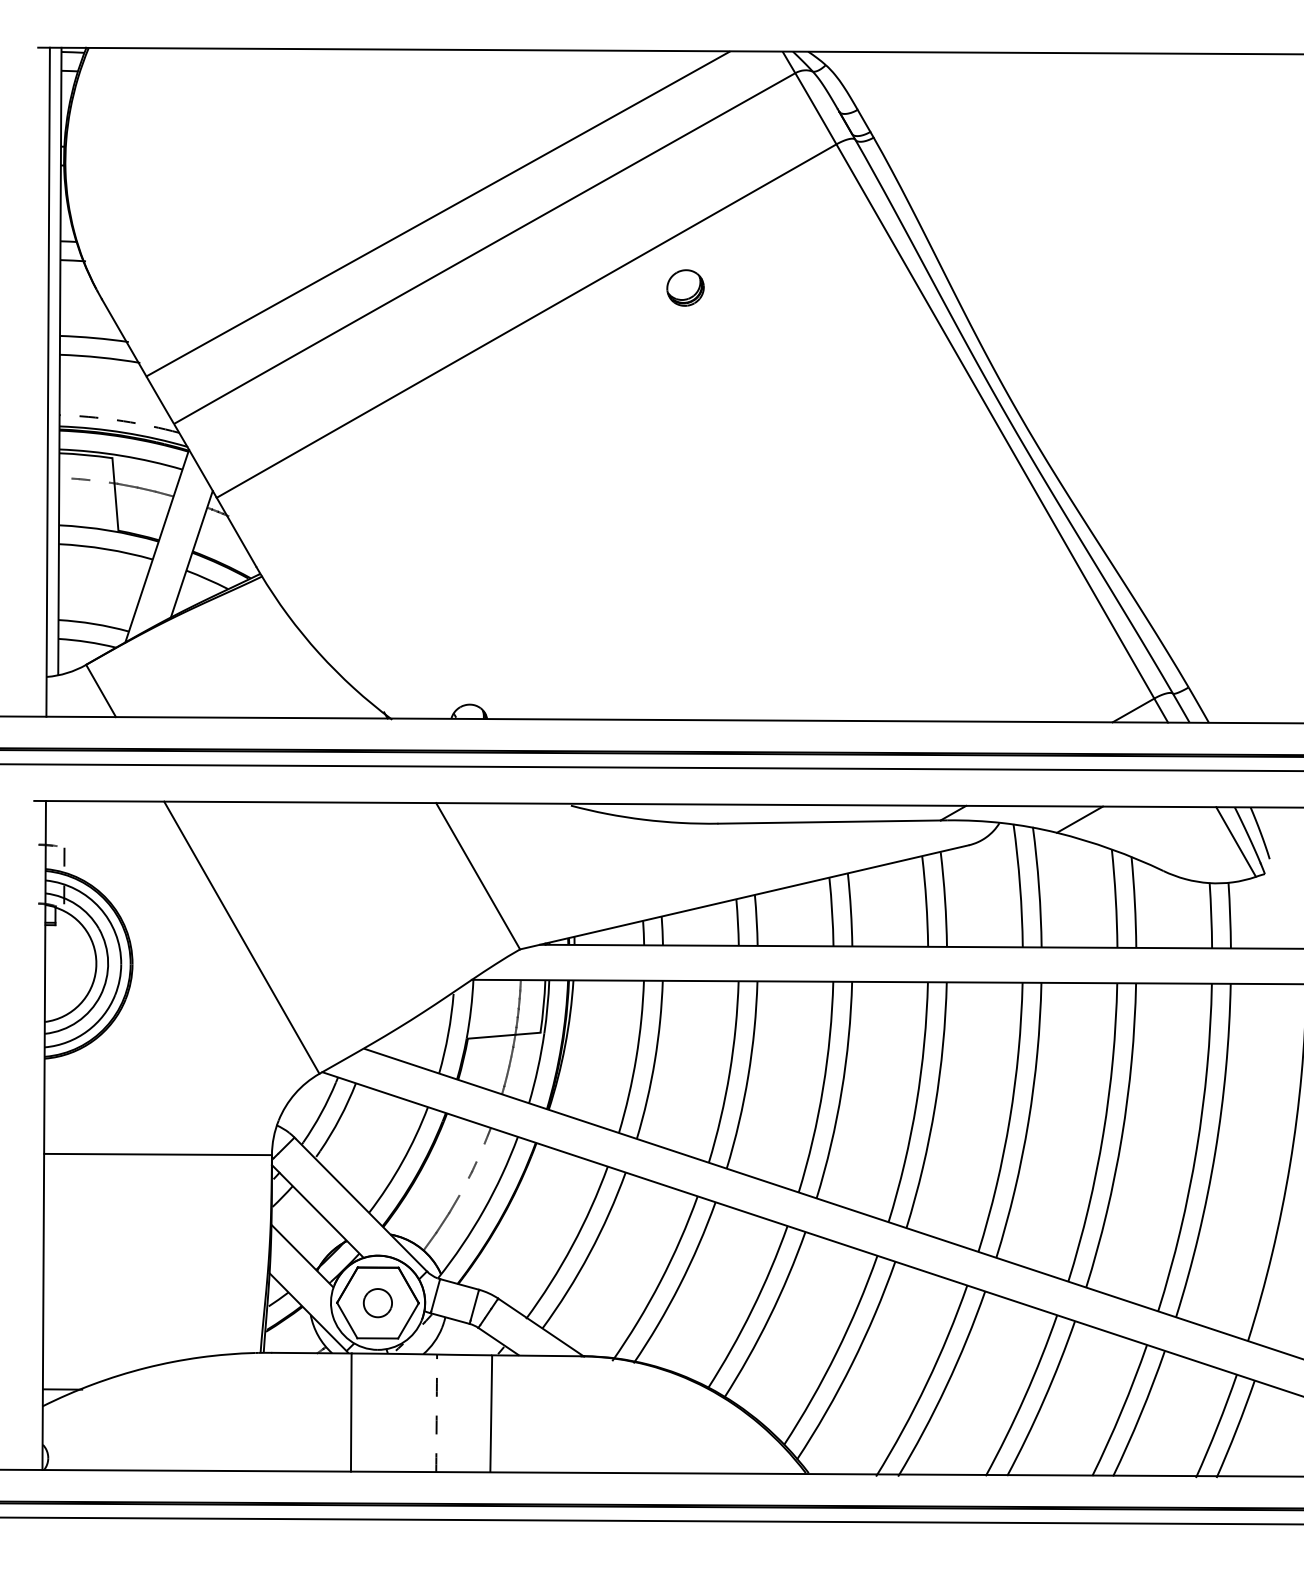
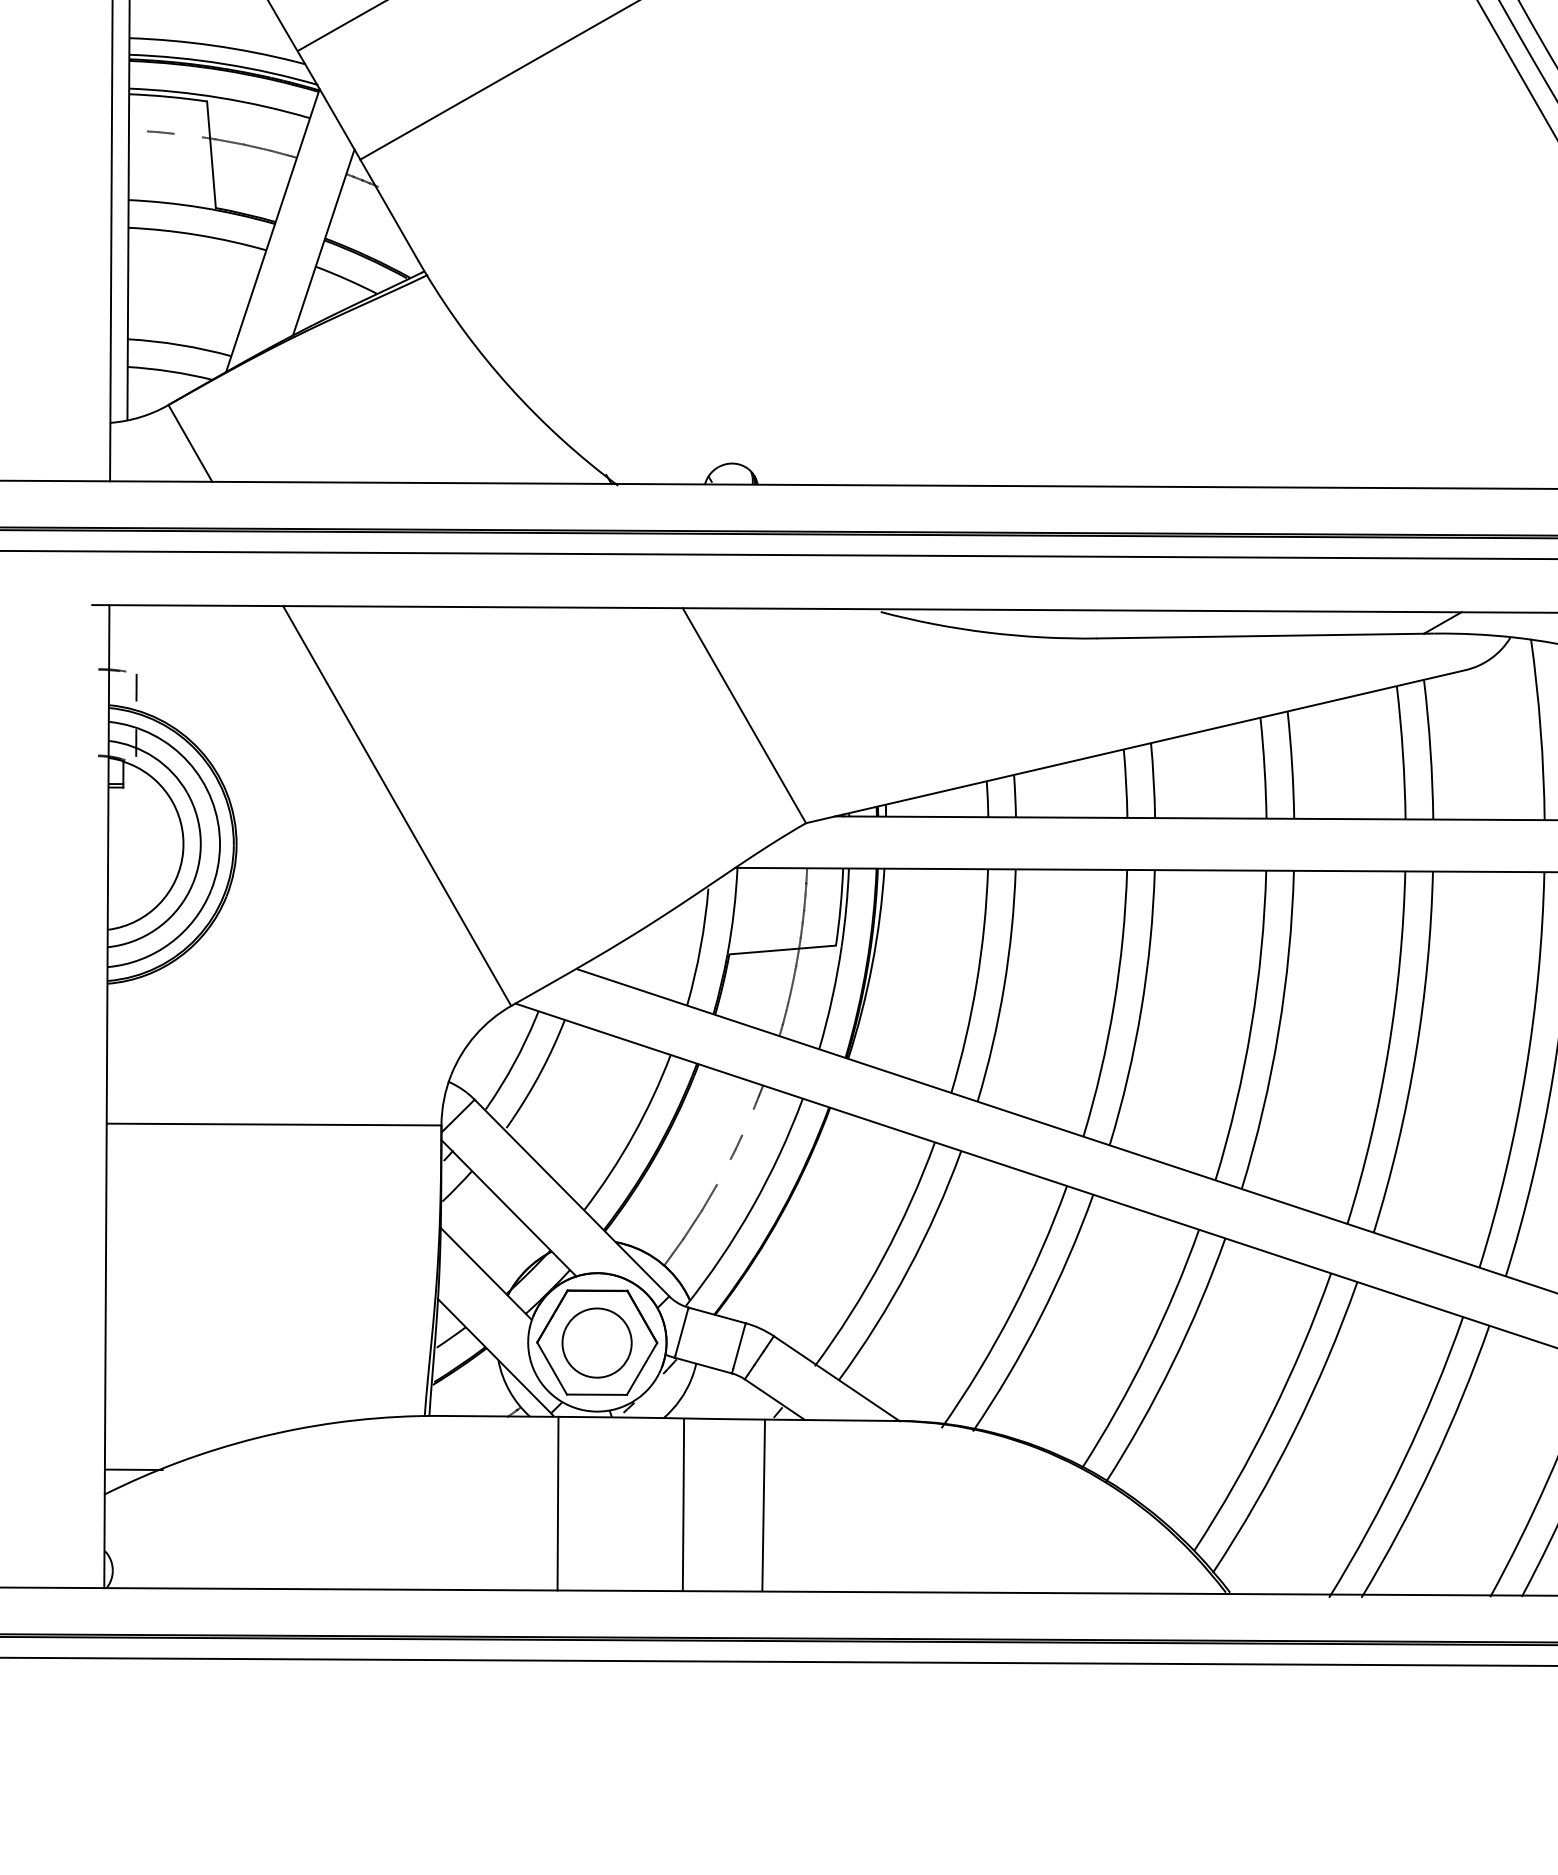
arc: (116, 420) -> (213, 46), dashed -> solid
part: (377, 1302) -> (596, 1341), size x1.67
arc: (436, 1413) -> (683, 1505), dashed -> solid

